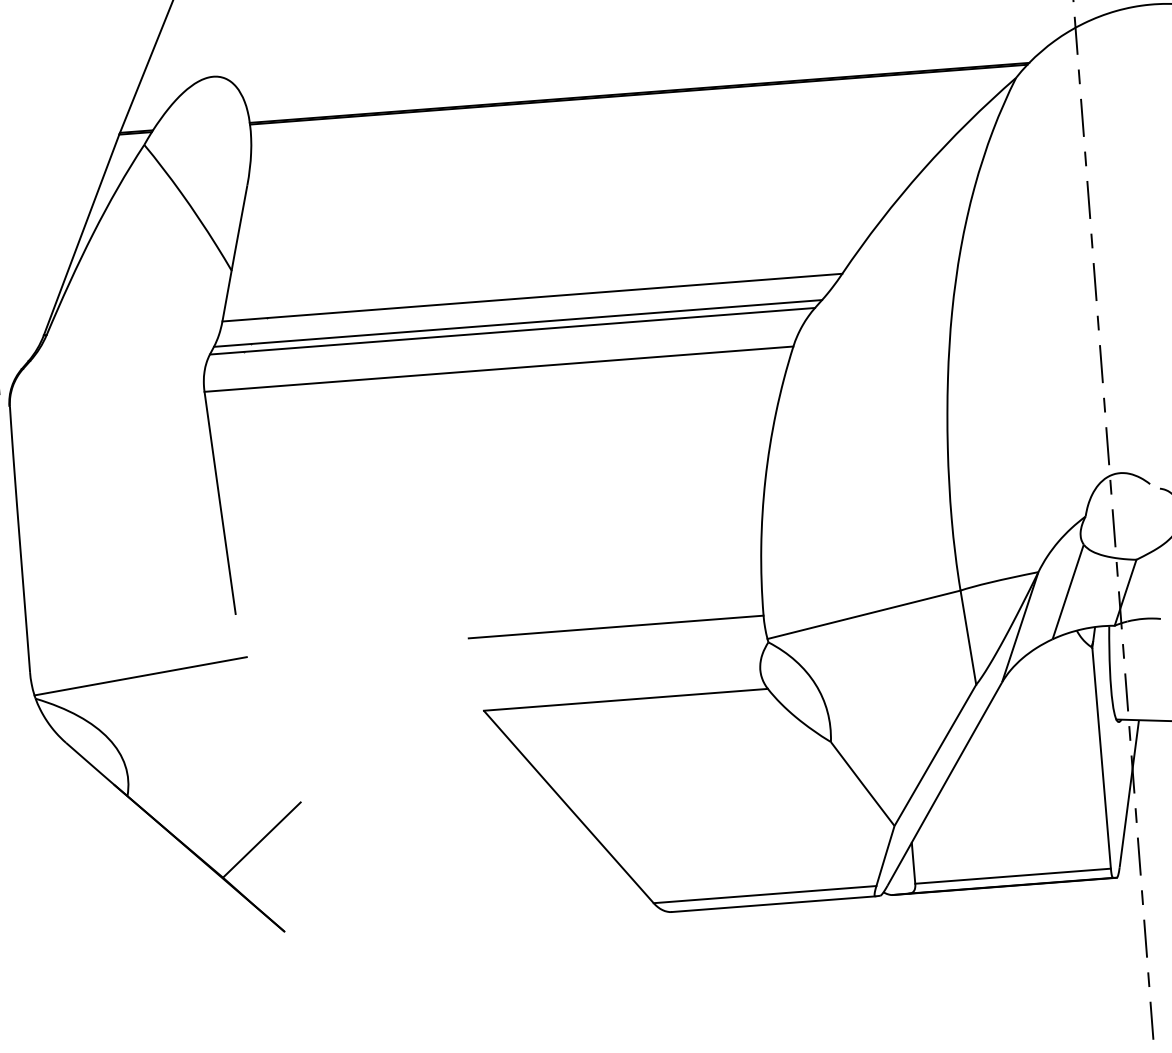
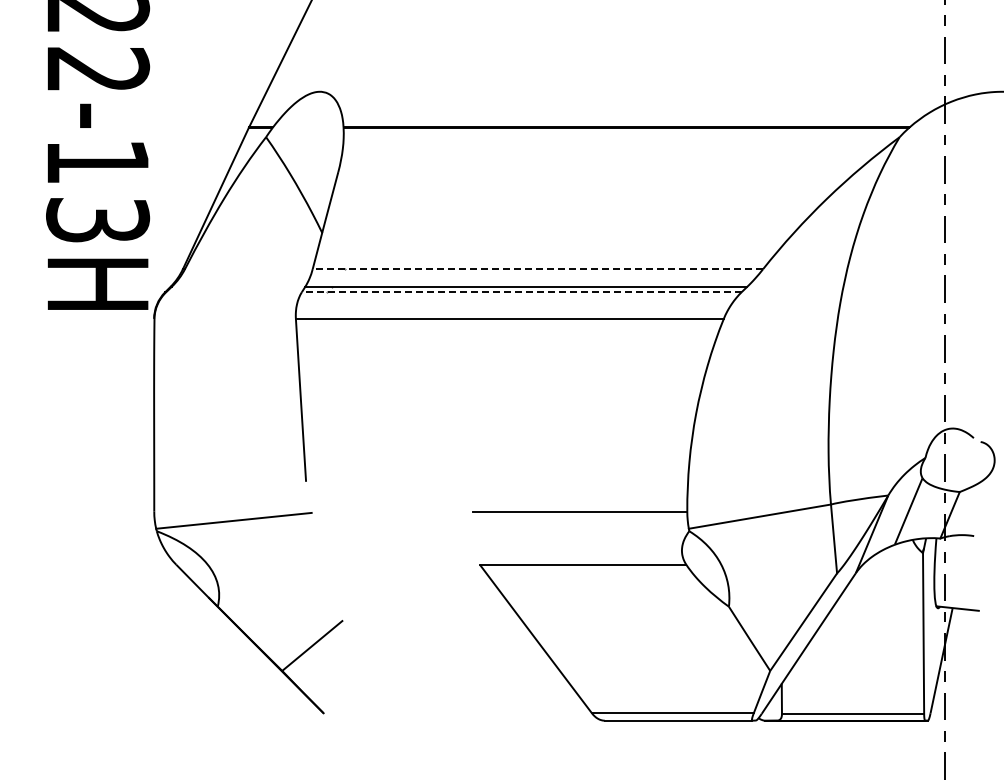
line: (531, 298) -> (537, 269), solid -> dashed
line: (512, 331) -> (521, 292), solid -> dashed

